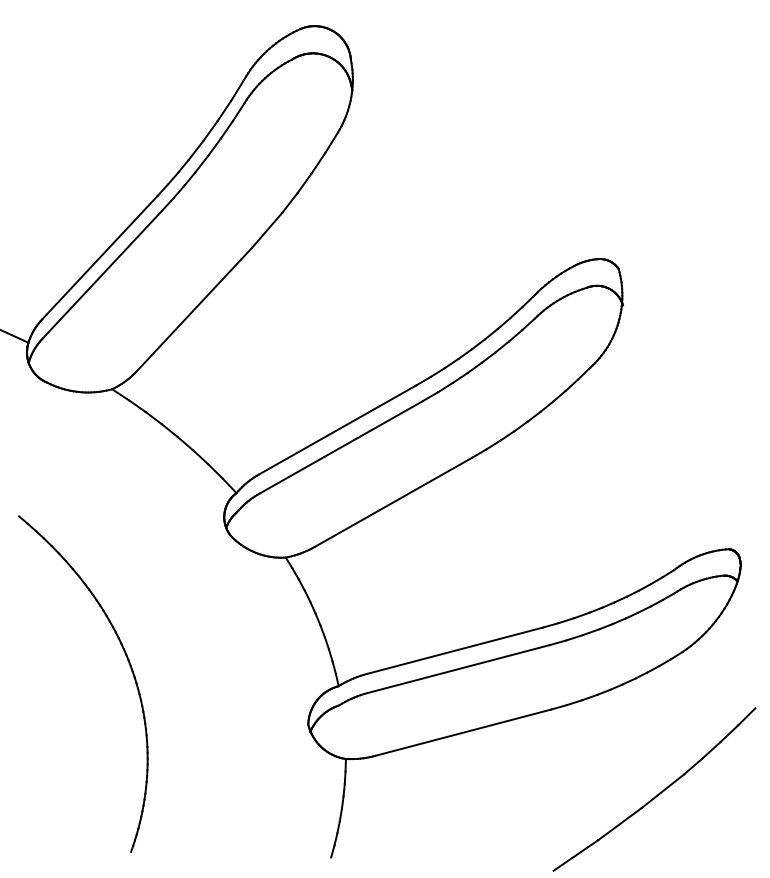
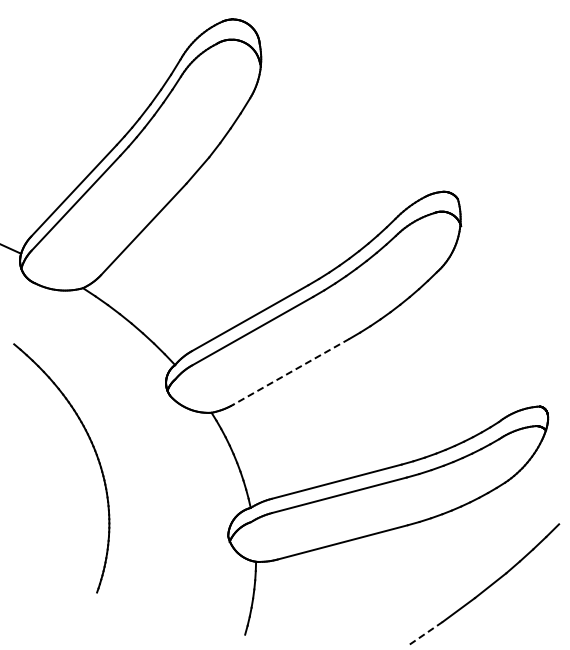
line: (392, 503) -> (290, 372), solid -> dashed
part: (127, 662) -> (94, 452), moved
line: (576, 854) -> (426, 632), solid -> dashed

